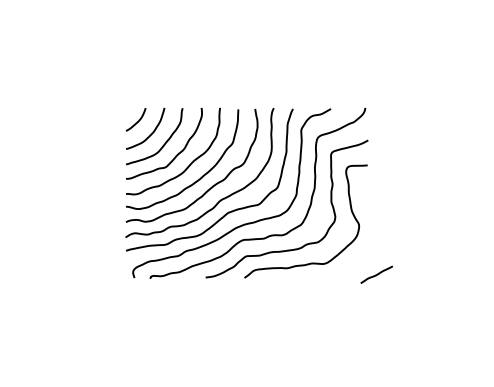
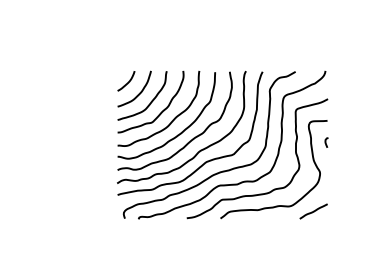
curve: (366, 190) -> (326, 142), added
line: (376, 274) -> (313, 211), moved

